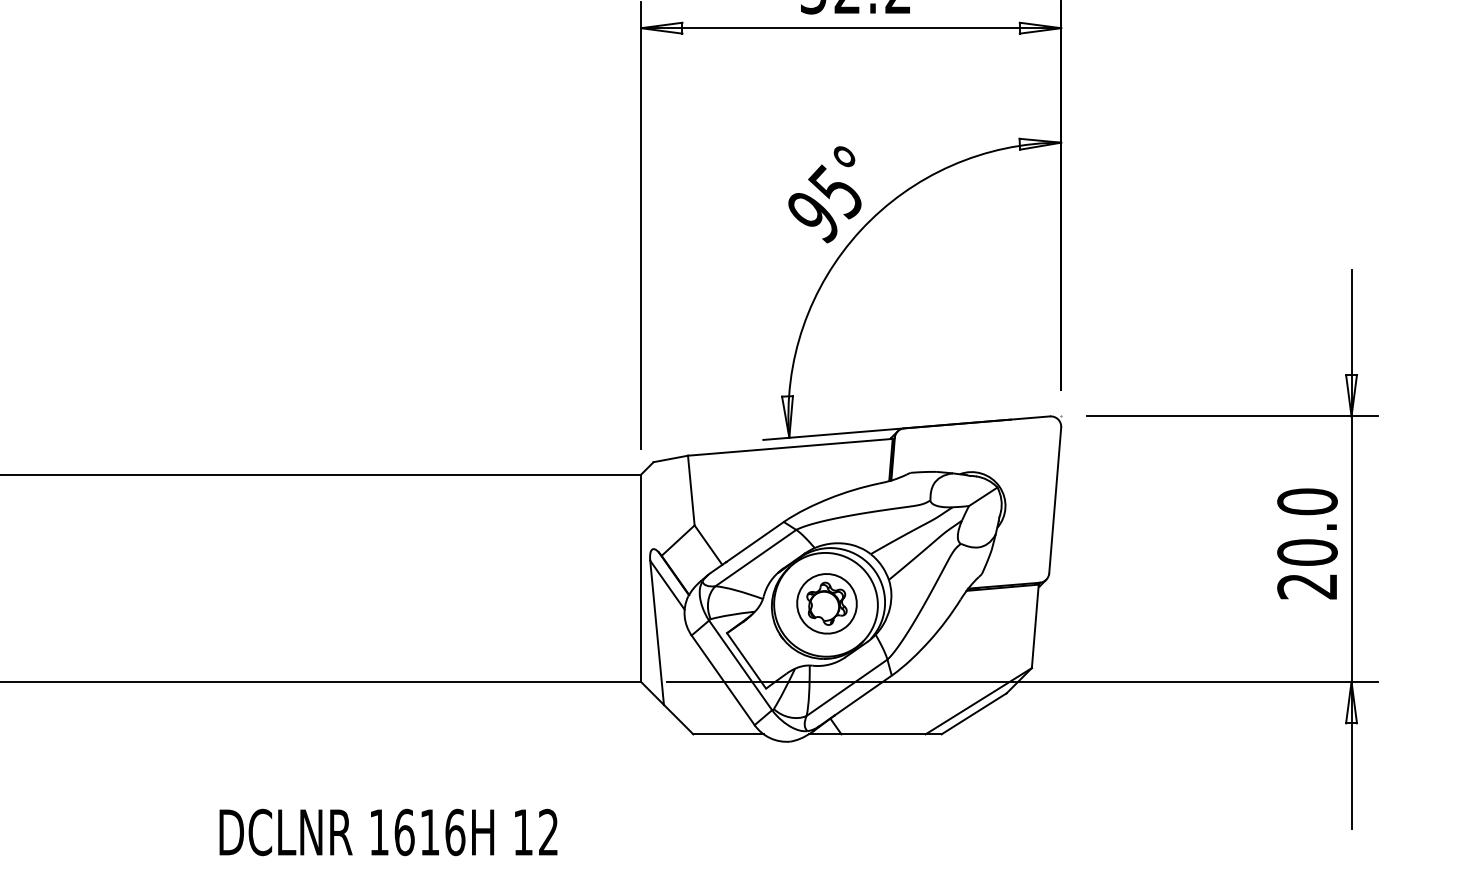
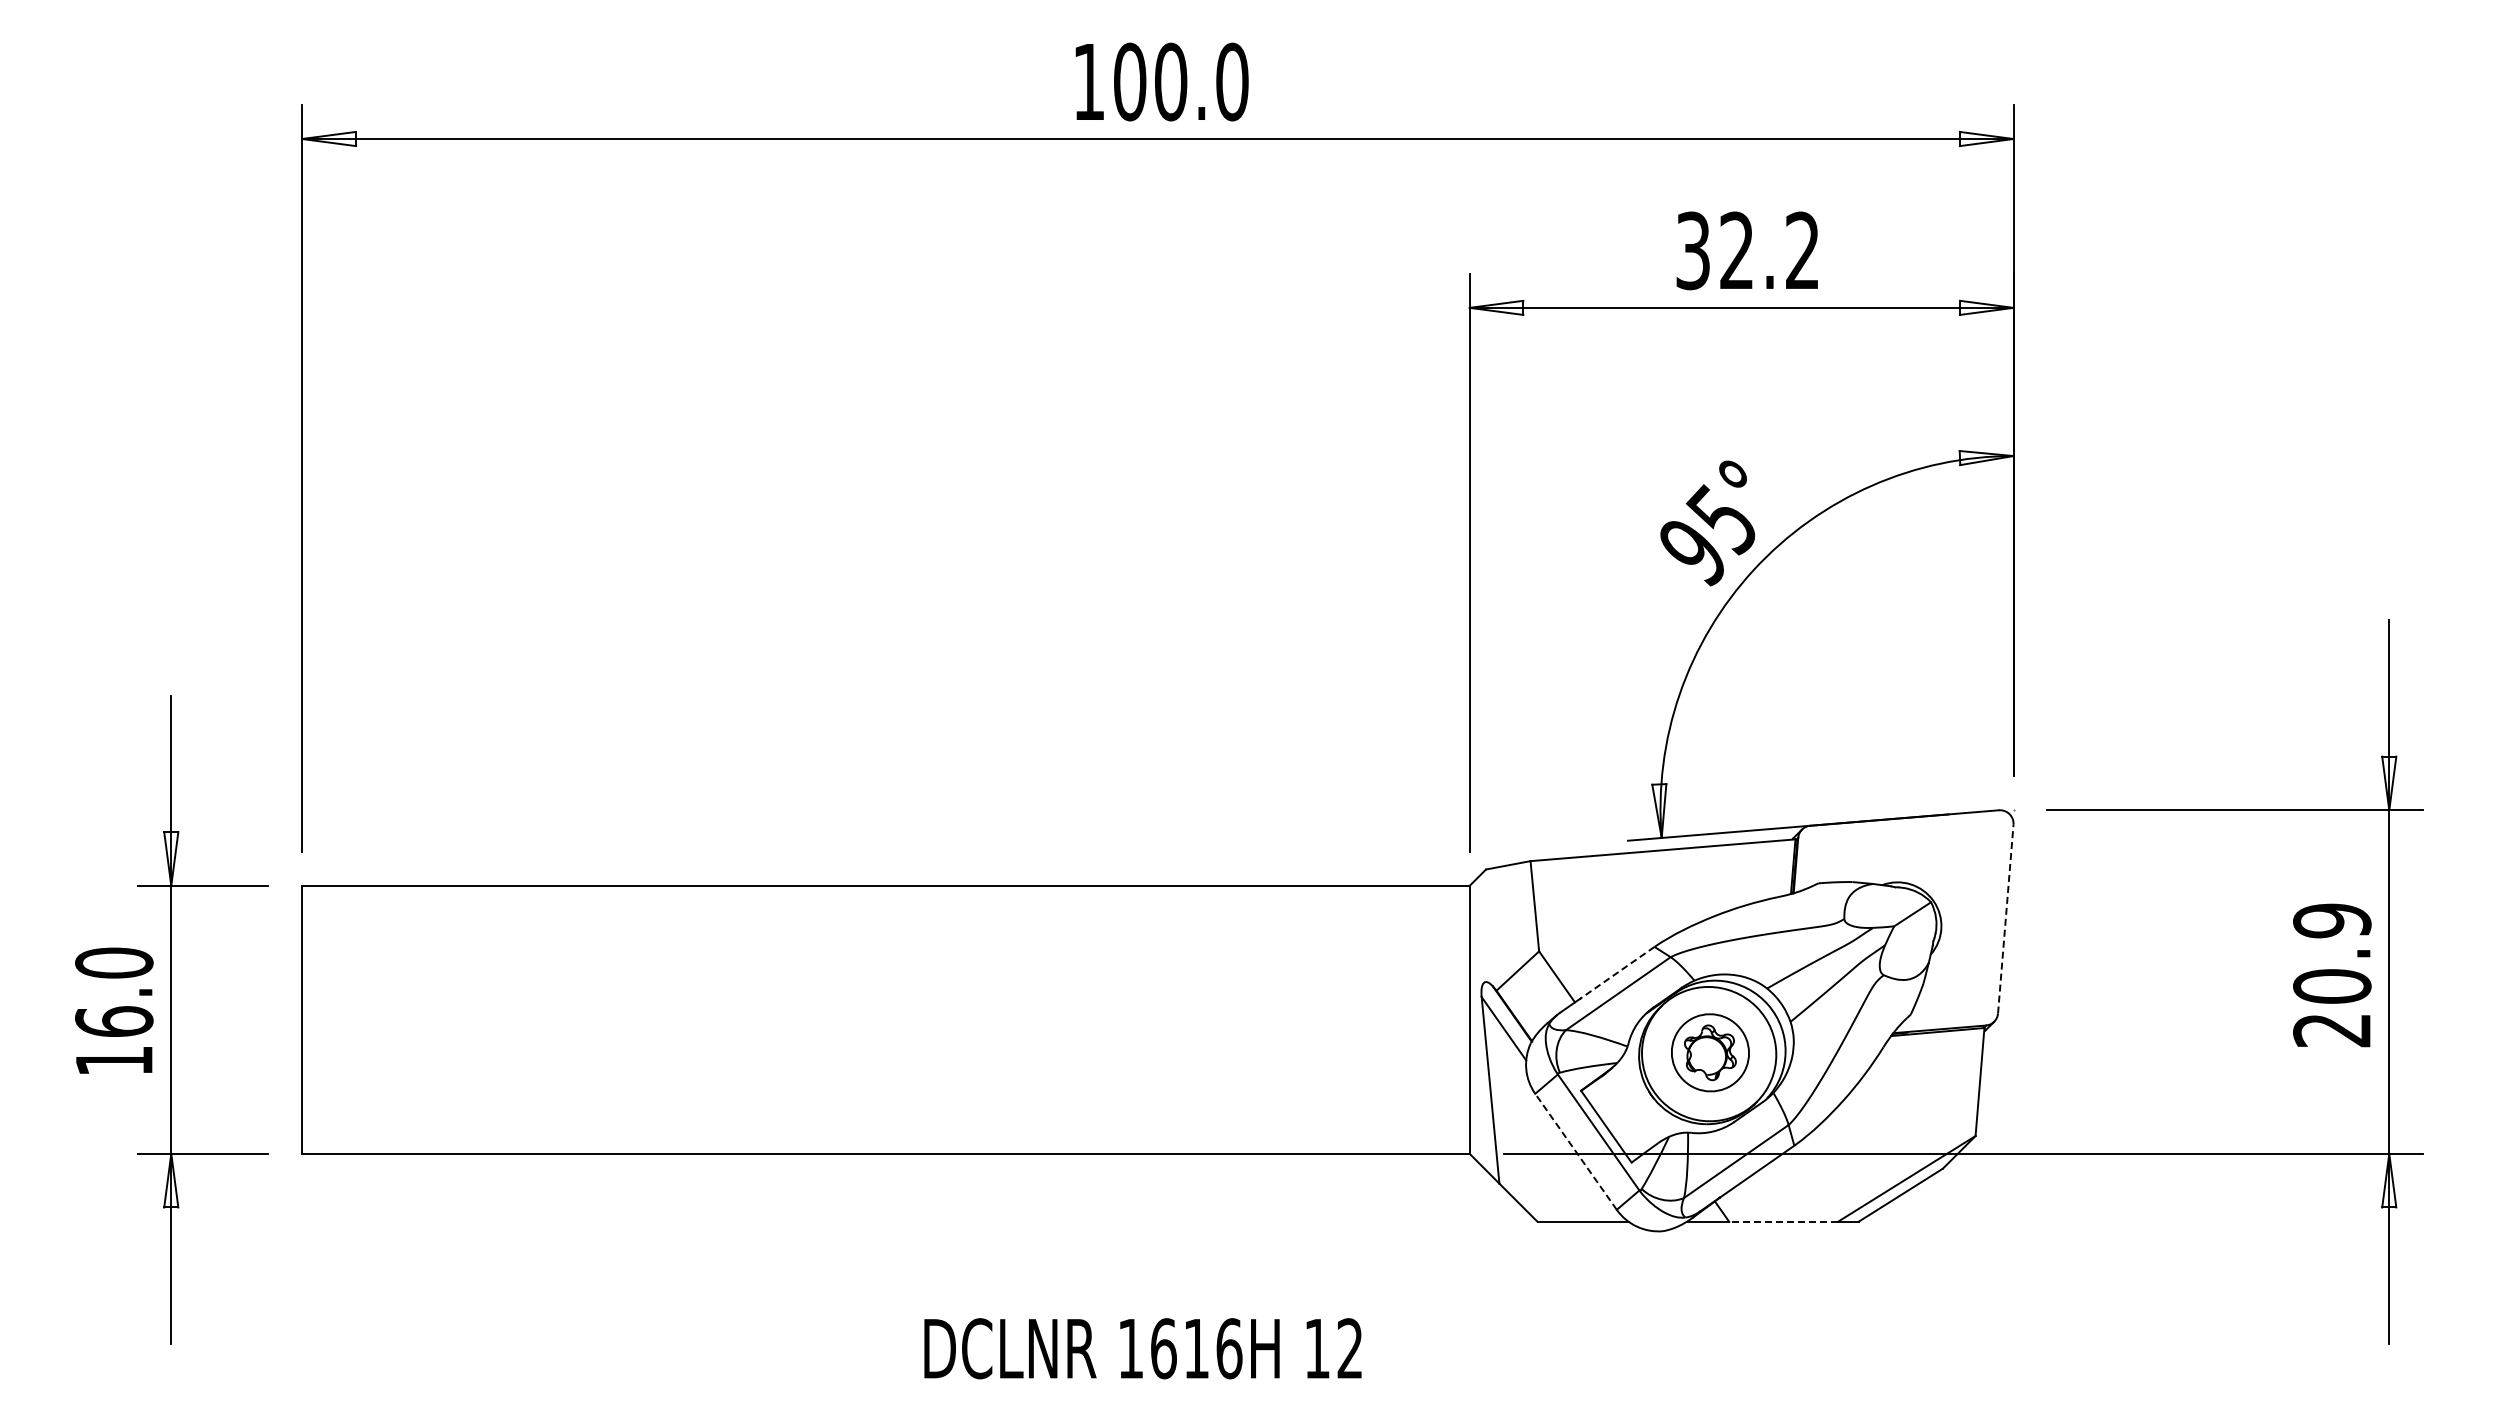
line: (1054, 500) -> (2005, 919), solid -> dashed
text: (1307, 501) -> (2332, 920), 20.0 -> 20.9
line: (754, 542) -> (1616, 973), solid -> dashed
line: (723, 680) -> (1576, 1151), solid -> dashed
line: (883, 734) -> (1783, 1221), solid -> dashed

